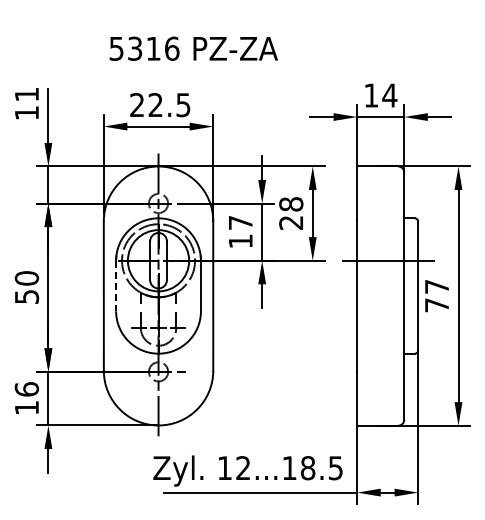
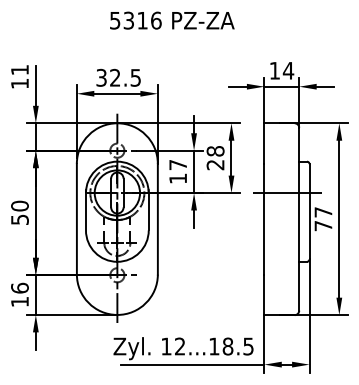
text: (193, 48) -> (172, 20), moved
text: (137, 105) -> (101, 78), 22.5 -> 32.5
line: (116, 286) -> (86, 212), dashed -> solid

